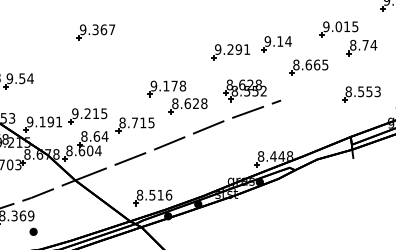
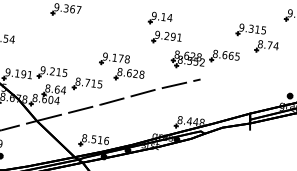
text: (338, 26) -> (251, 28), 9.015 -> 9.315
part: (276, 44) -> (160, 19), moved
part: (244, 90) -> (187, 60), moved
part: (361, 94) -> (262, 82), removed

